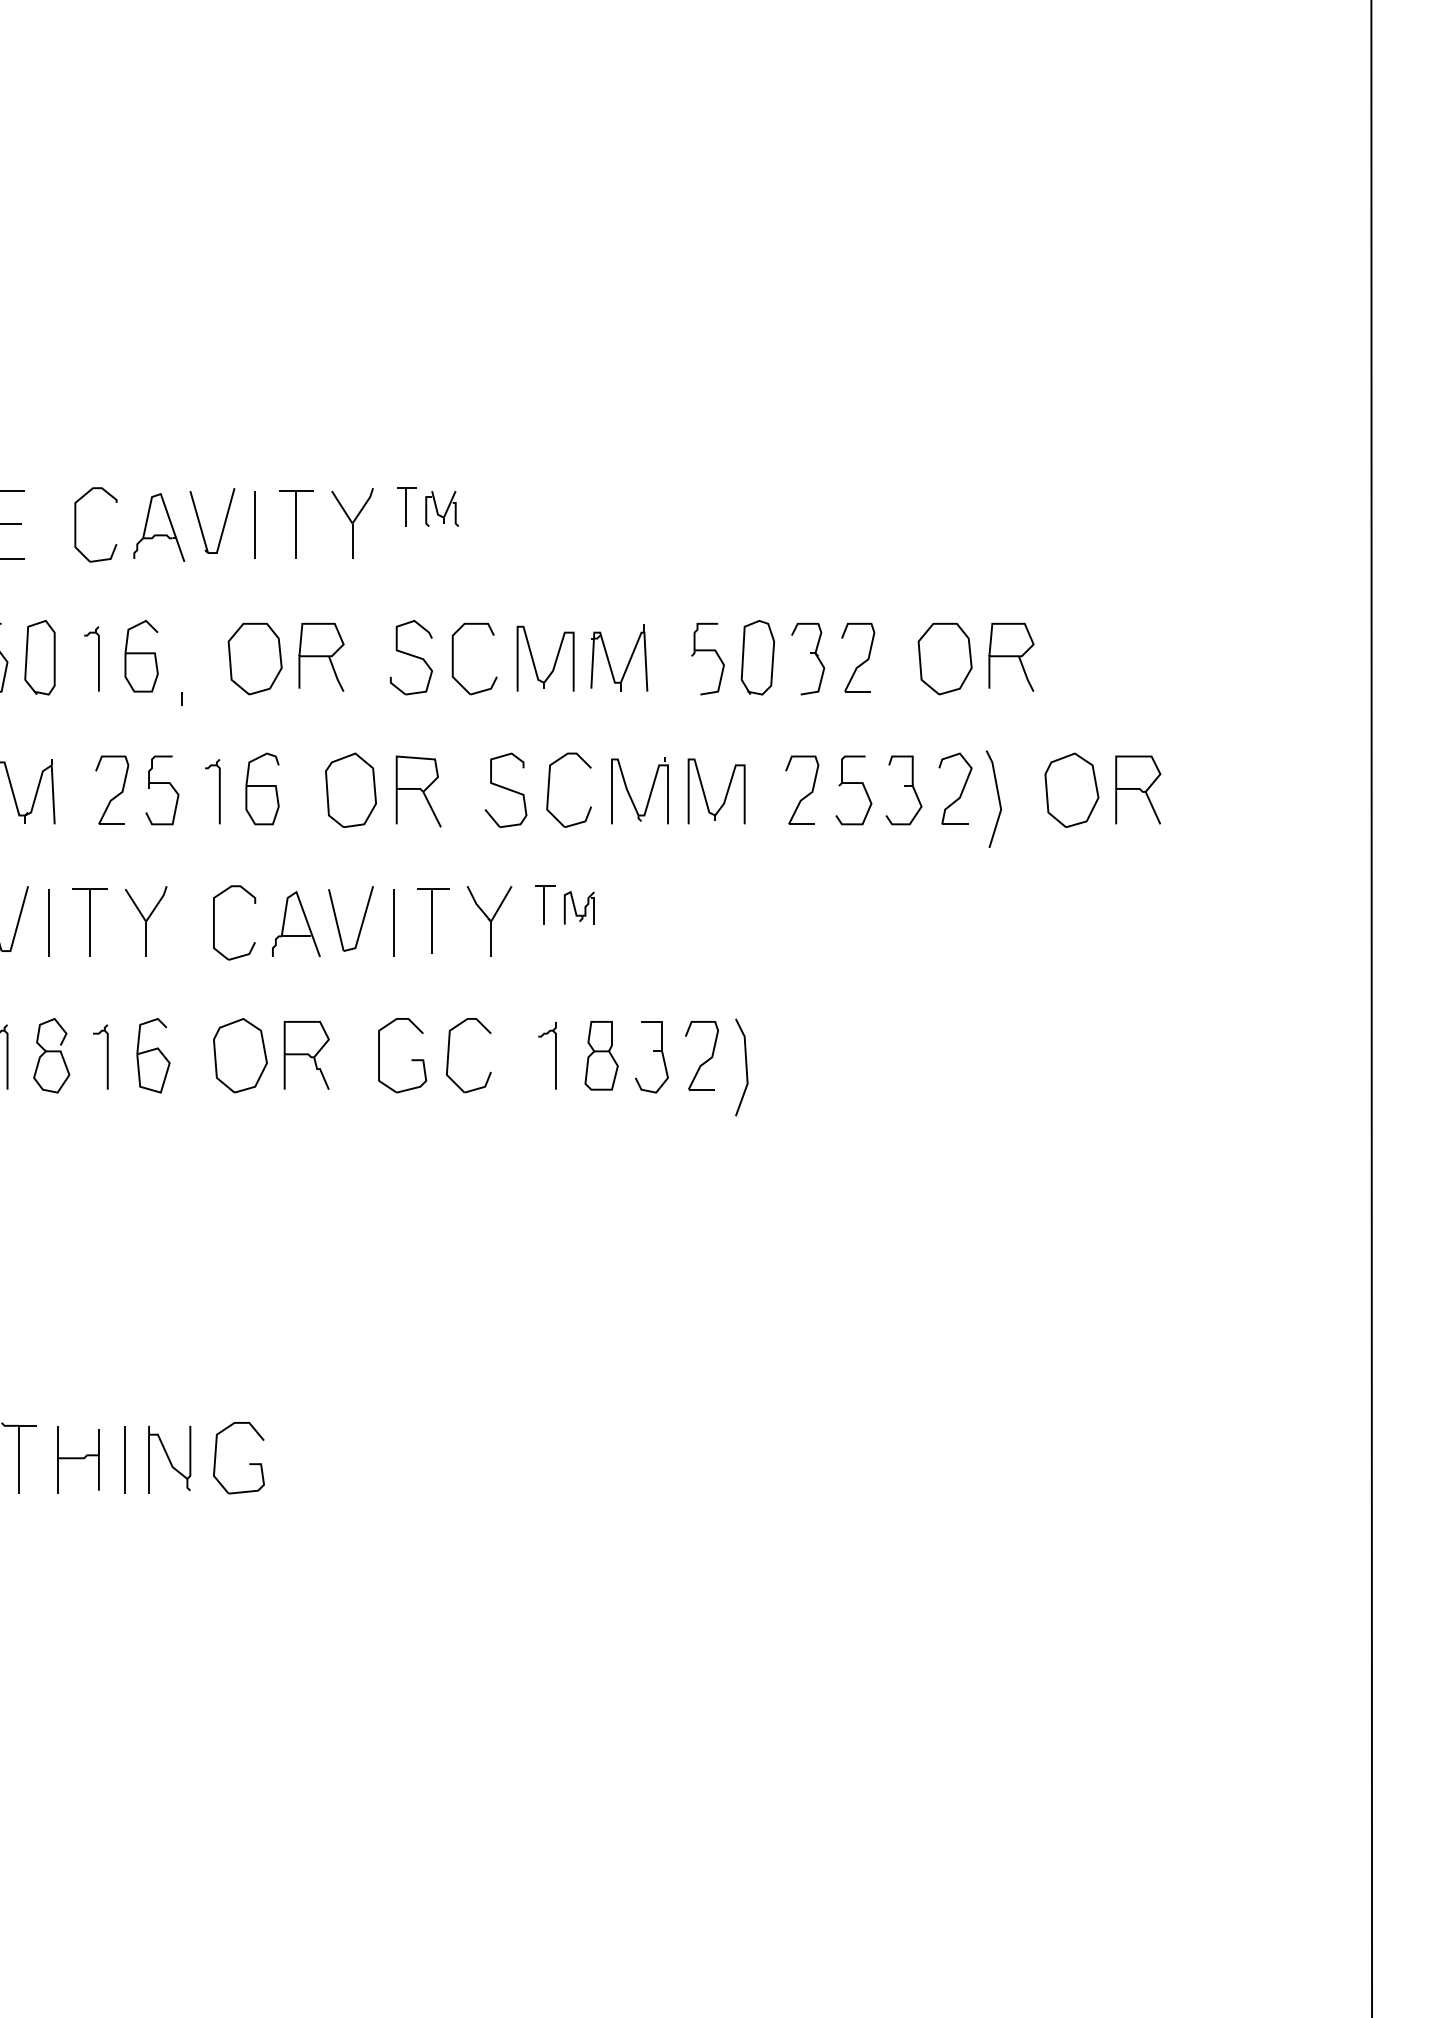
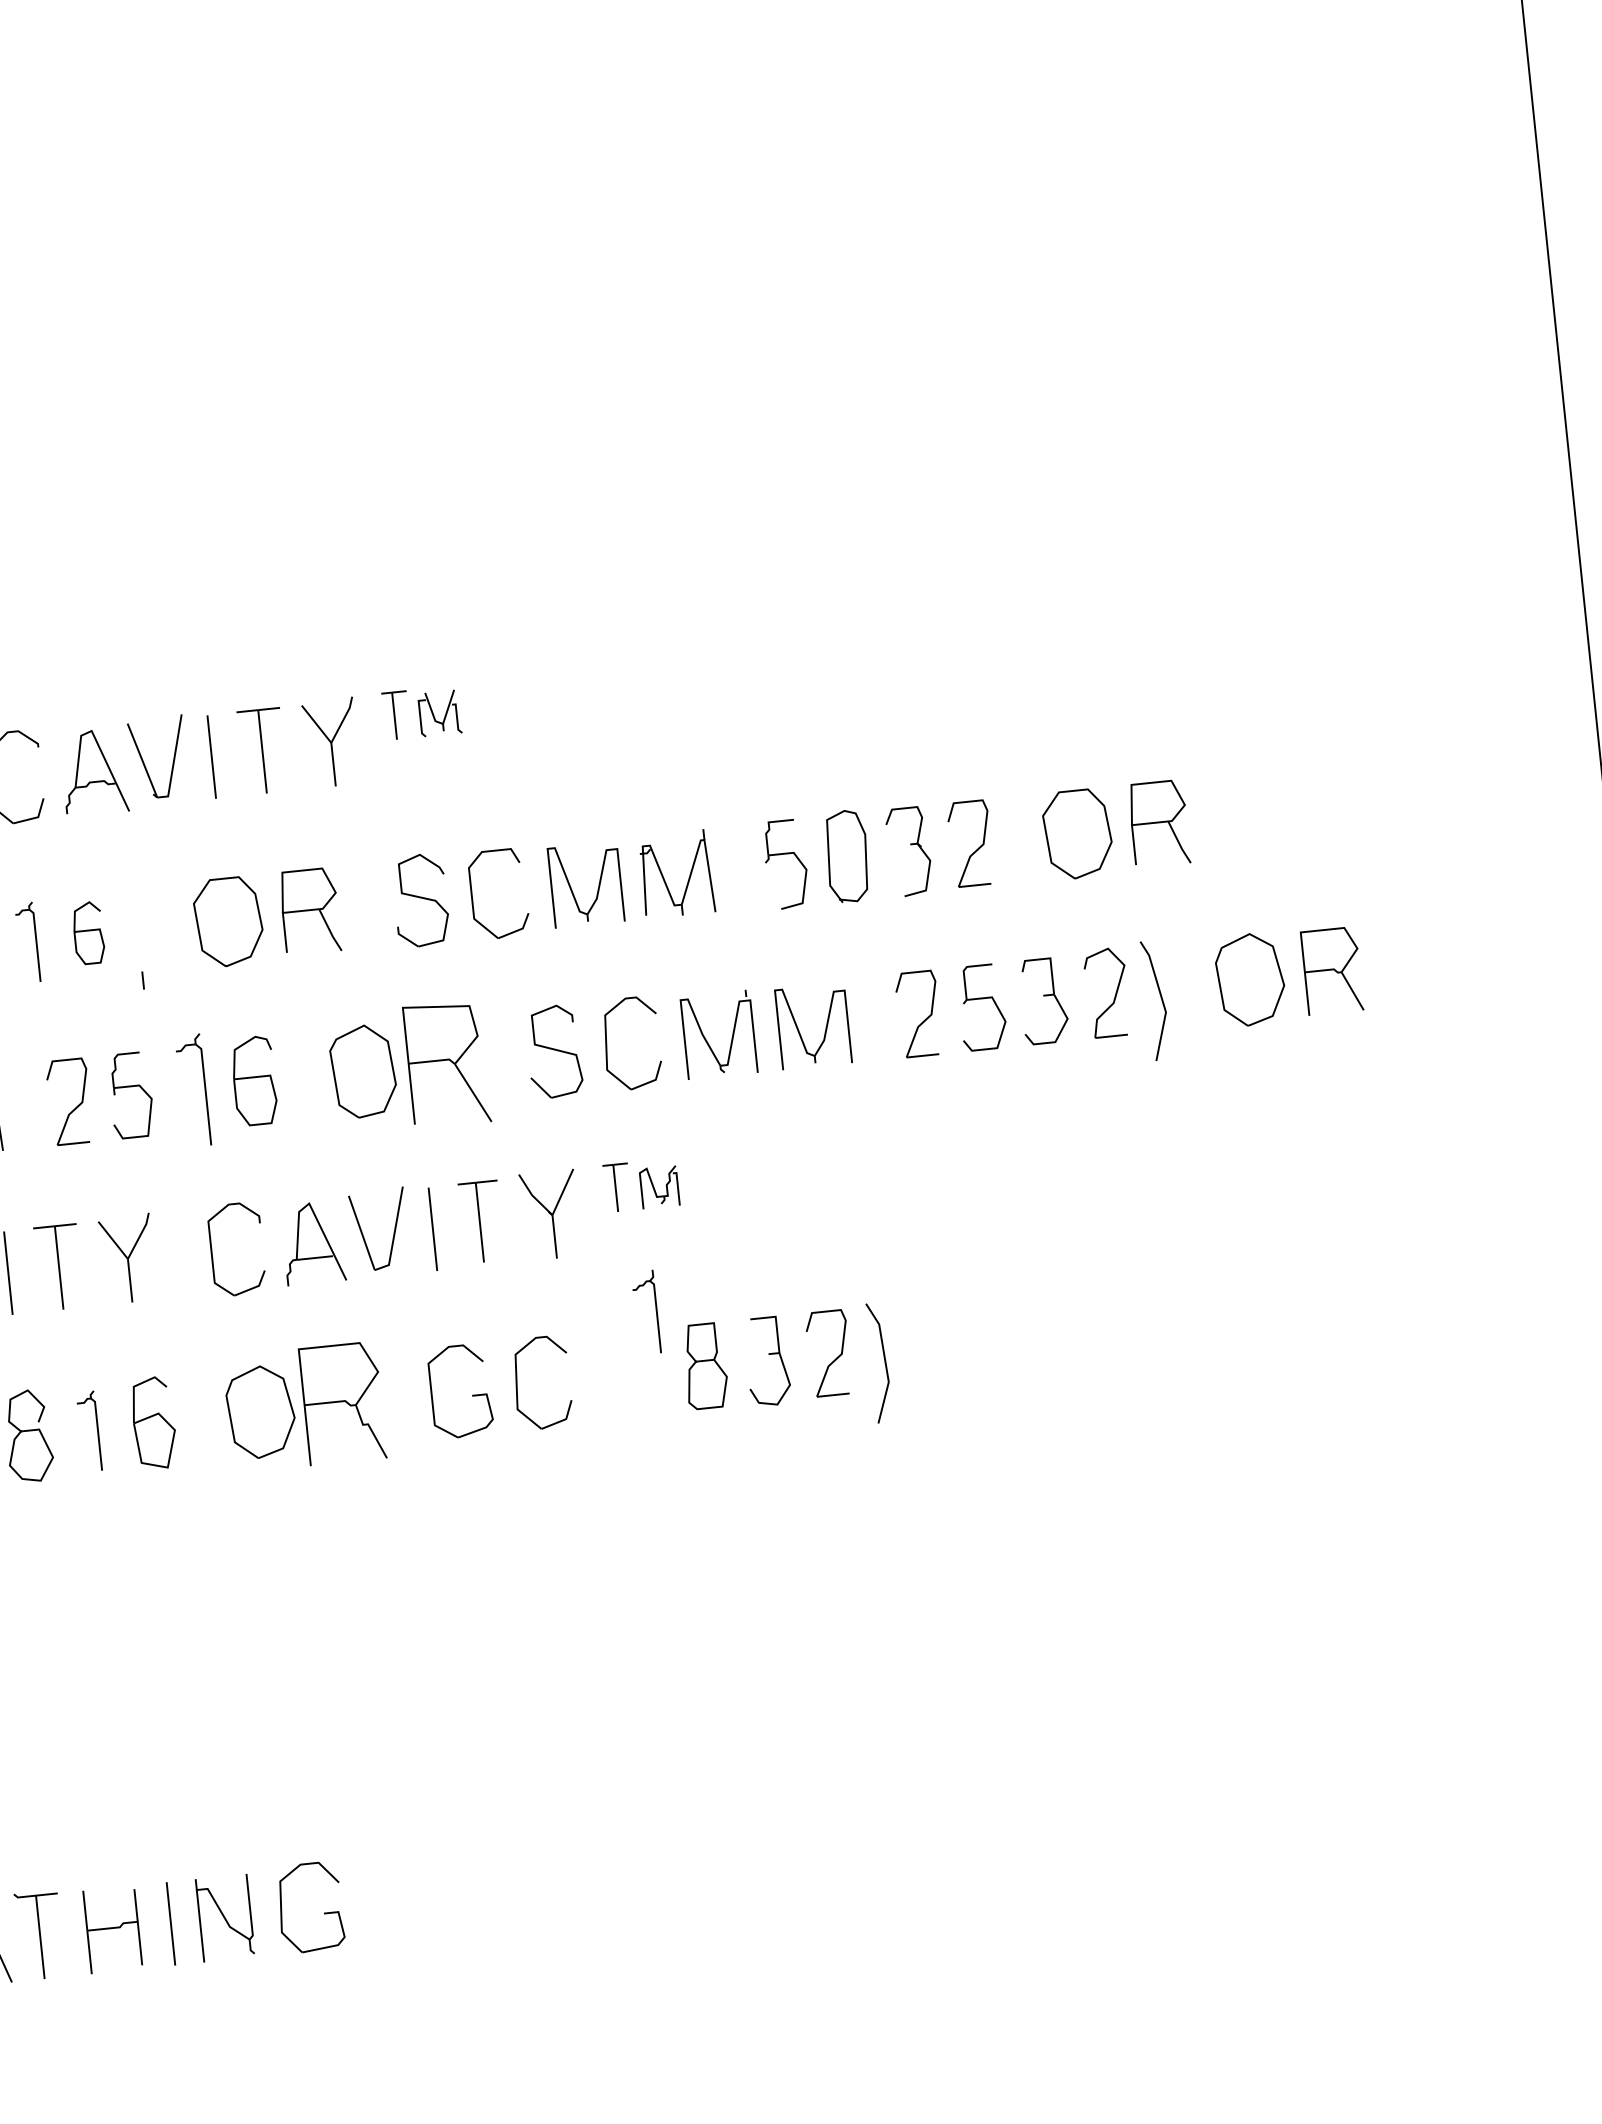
part: (141, 656) -> (88, 933), size x0.7
part: (212, 791) -> (193, 1090), size x1.4
part: (418, 791) -> (446, 1064), size x1.4
part: (306, 1055) -> (342, 1403), size x1.4
part: (555, 1055) -> (656, 1311), moved

